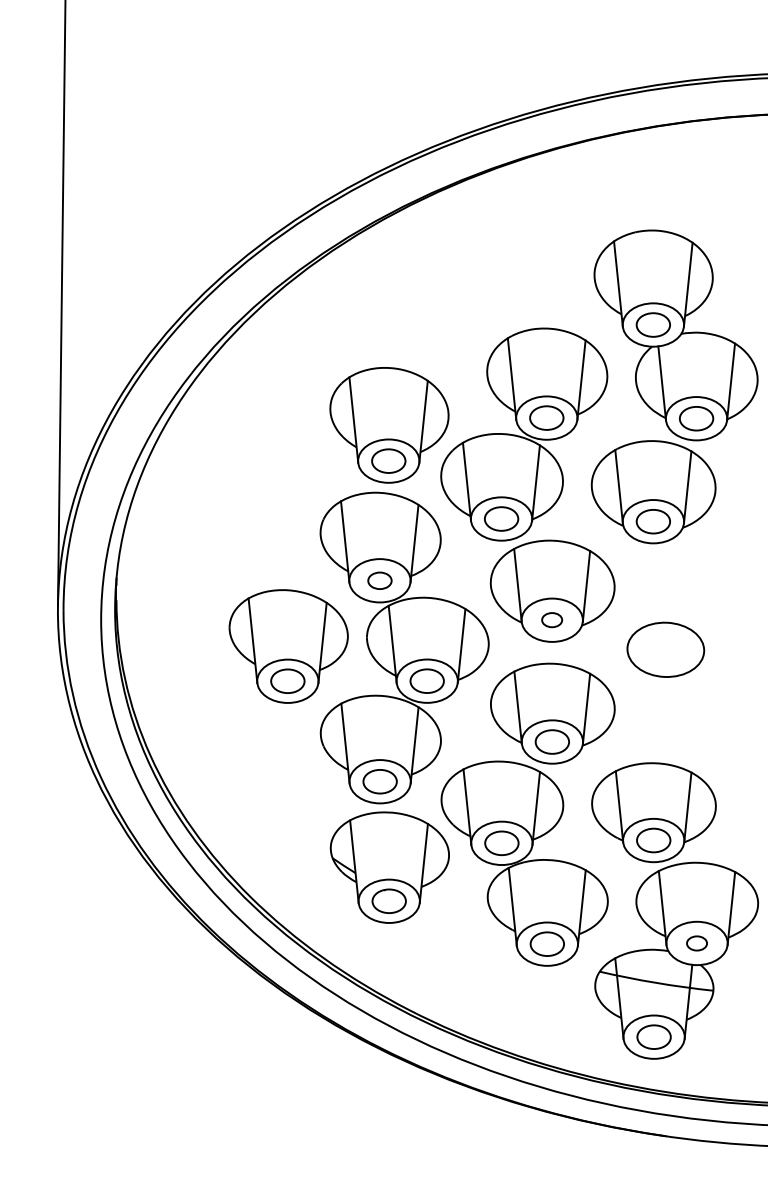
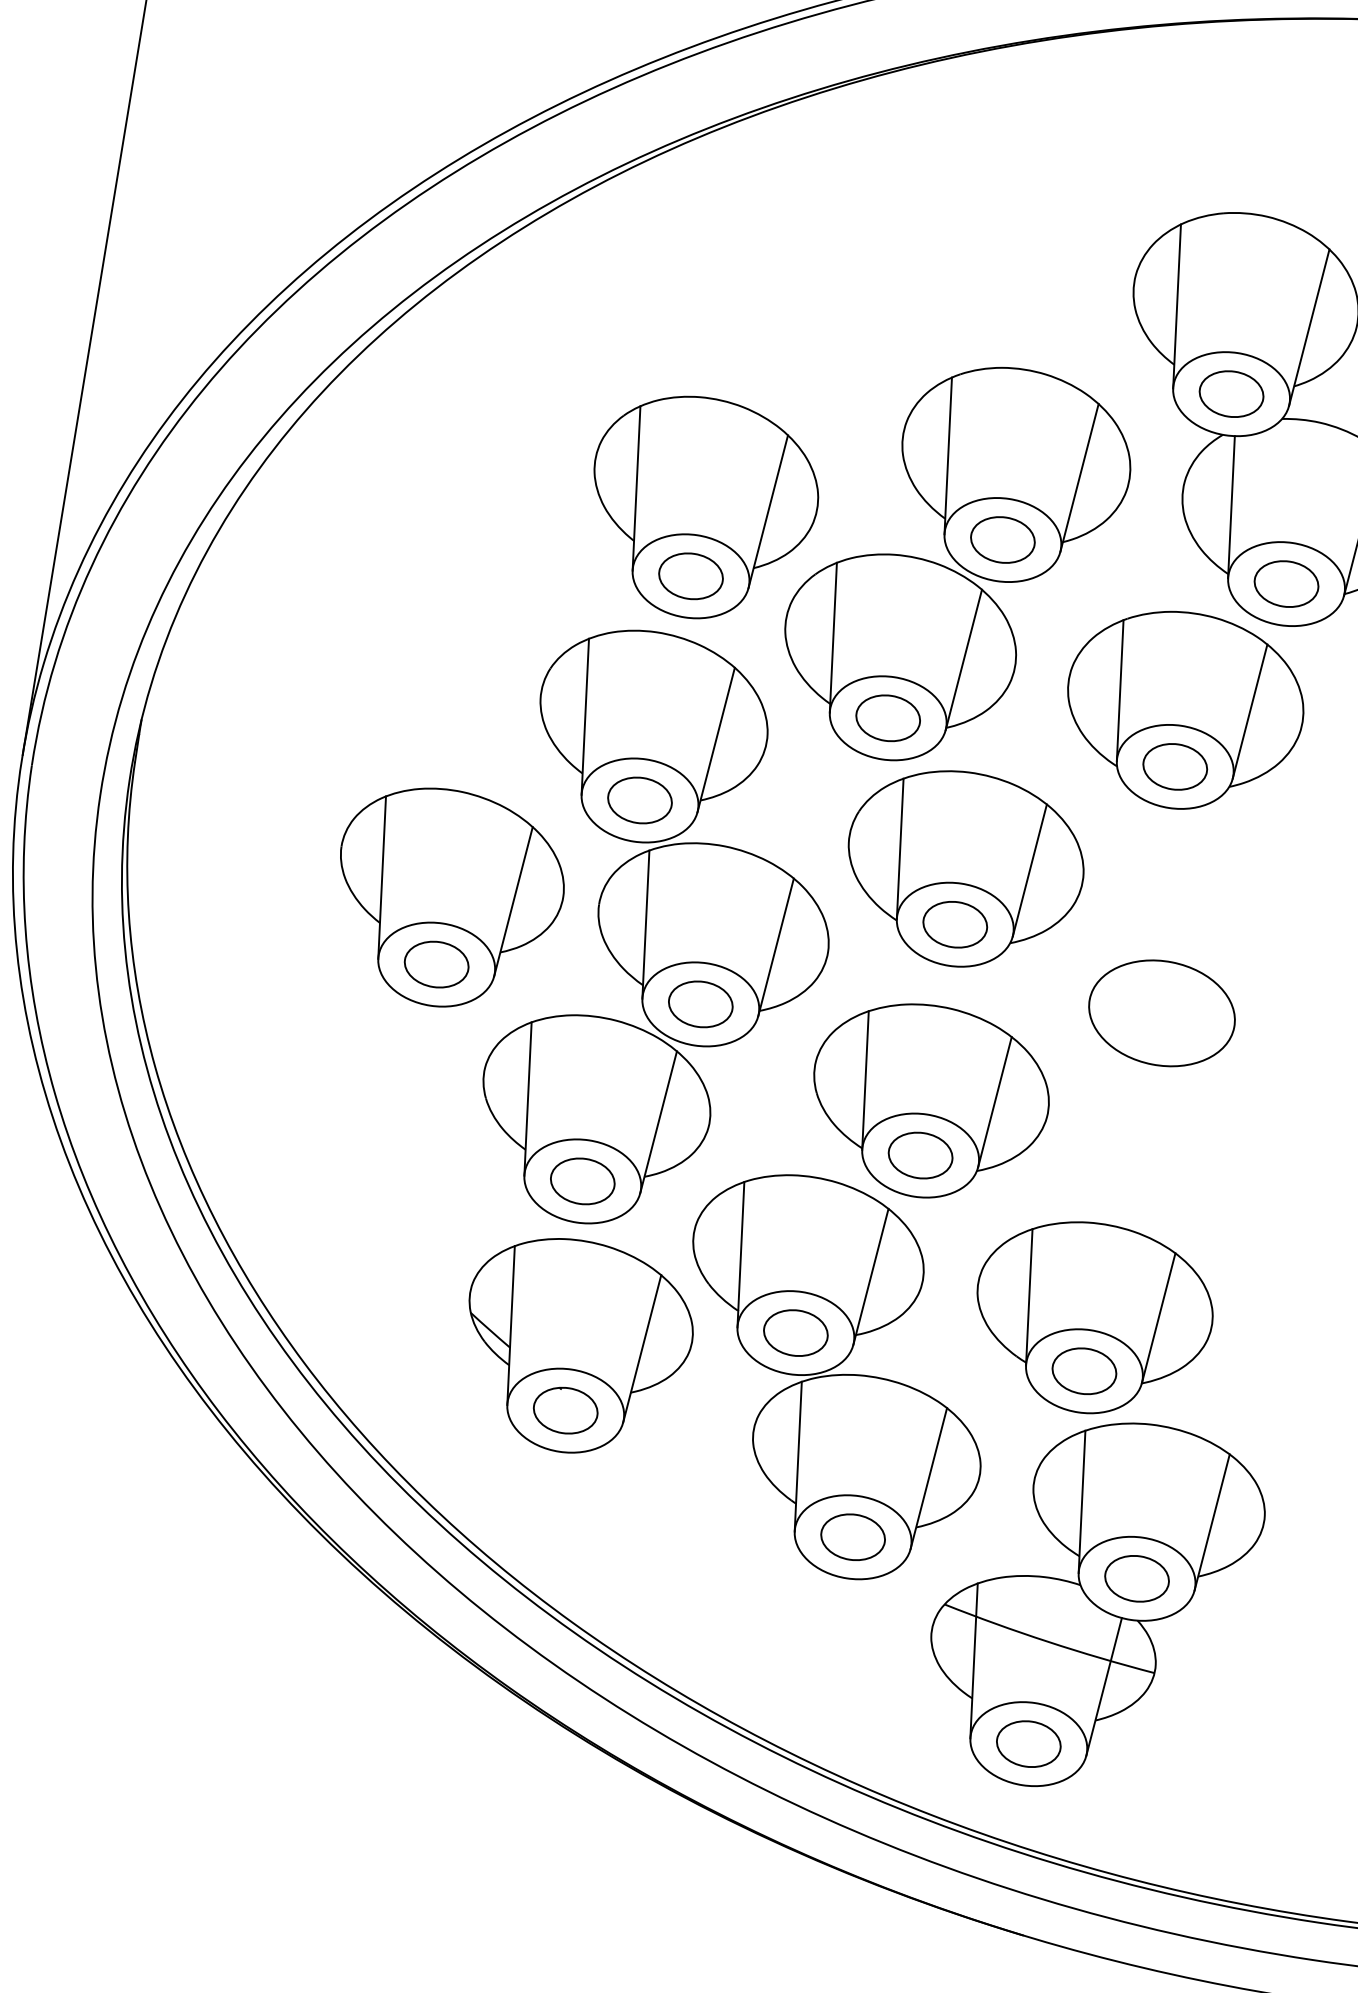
part: (379, 580) -> (639, 799), size x1.43
part: (551, 619) -> (954, 923), size x1.67
part: (696, 943) -> (1136, 1578), size x1.67

